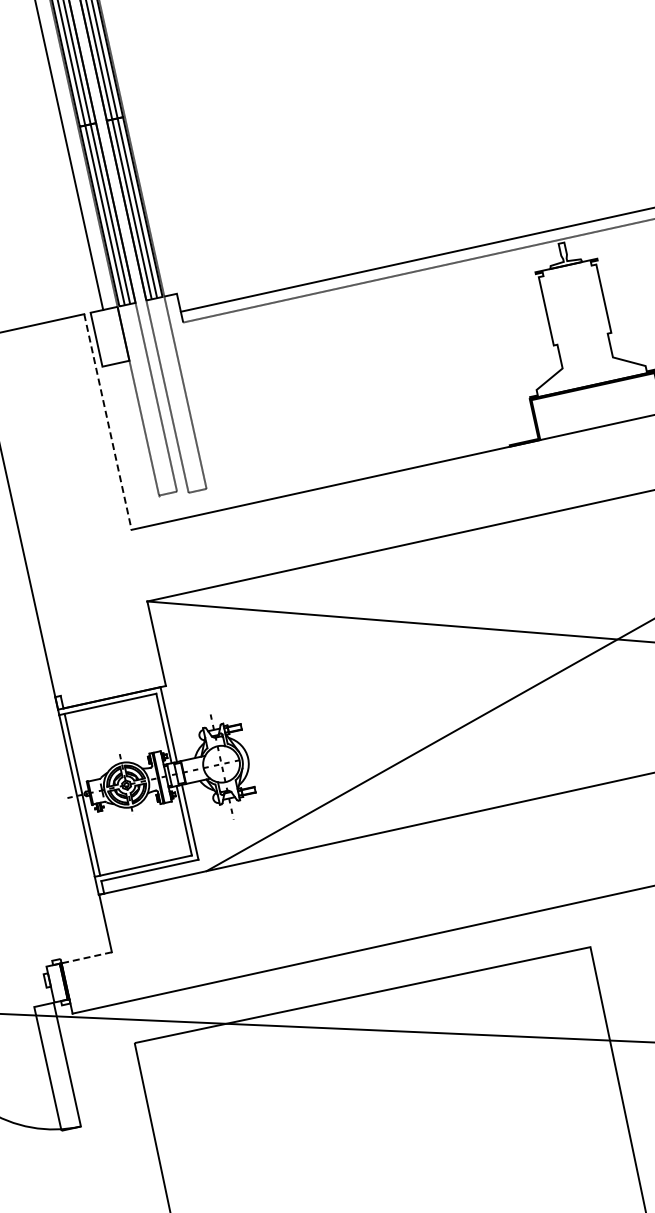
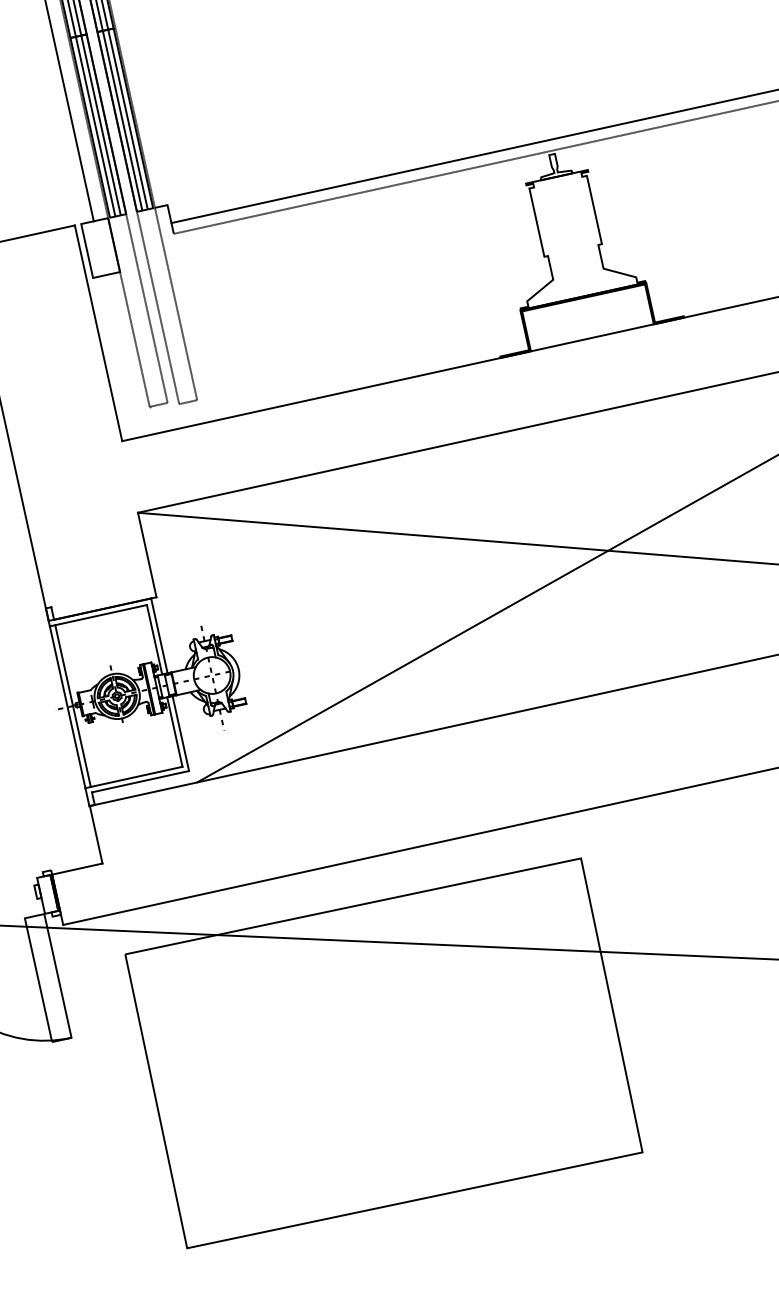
line: (107, 422) -> (98, 333), dashed -> solid
line: (86, 958) -> (77, 869), dashed -> solid

